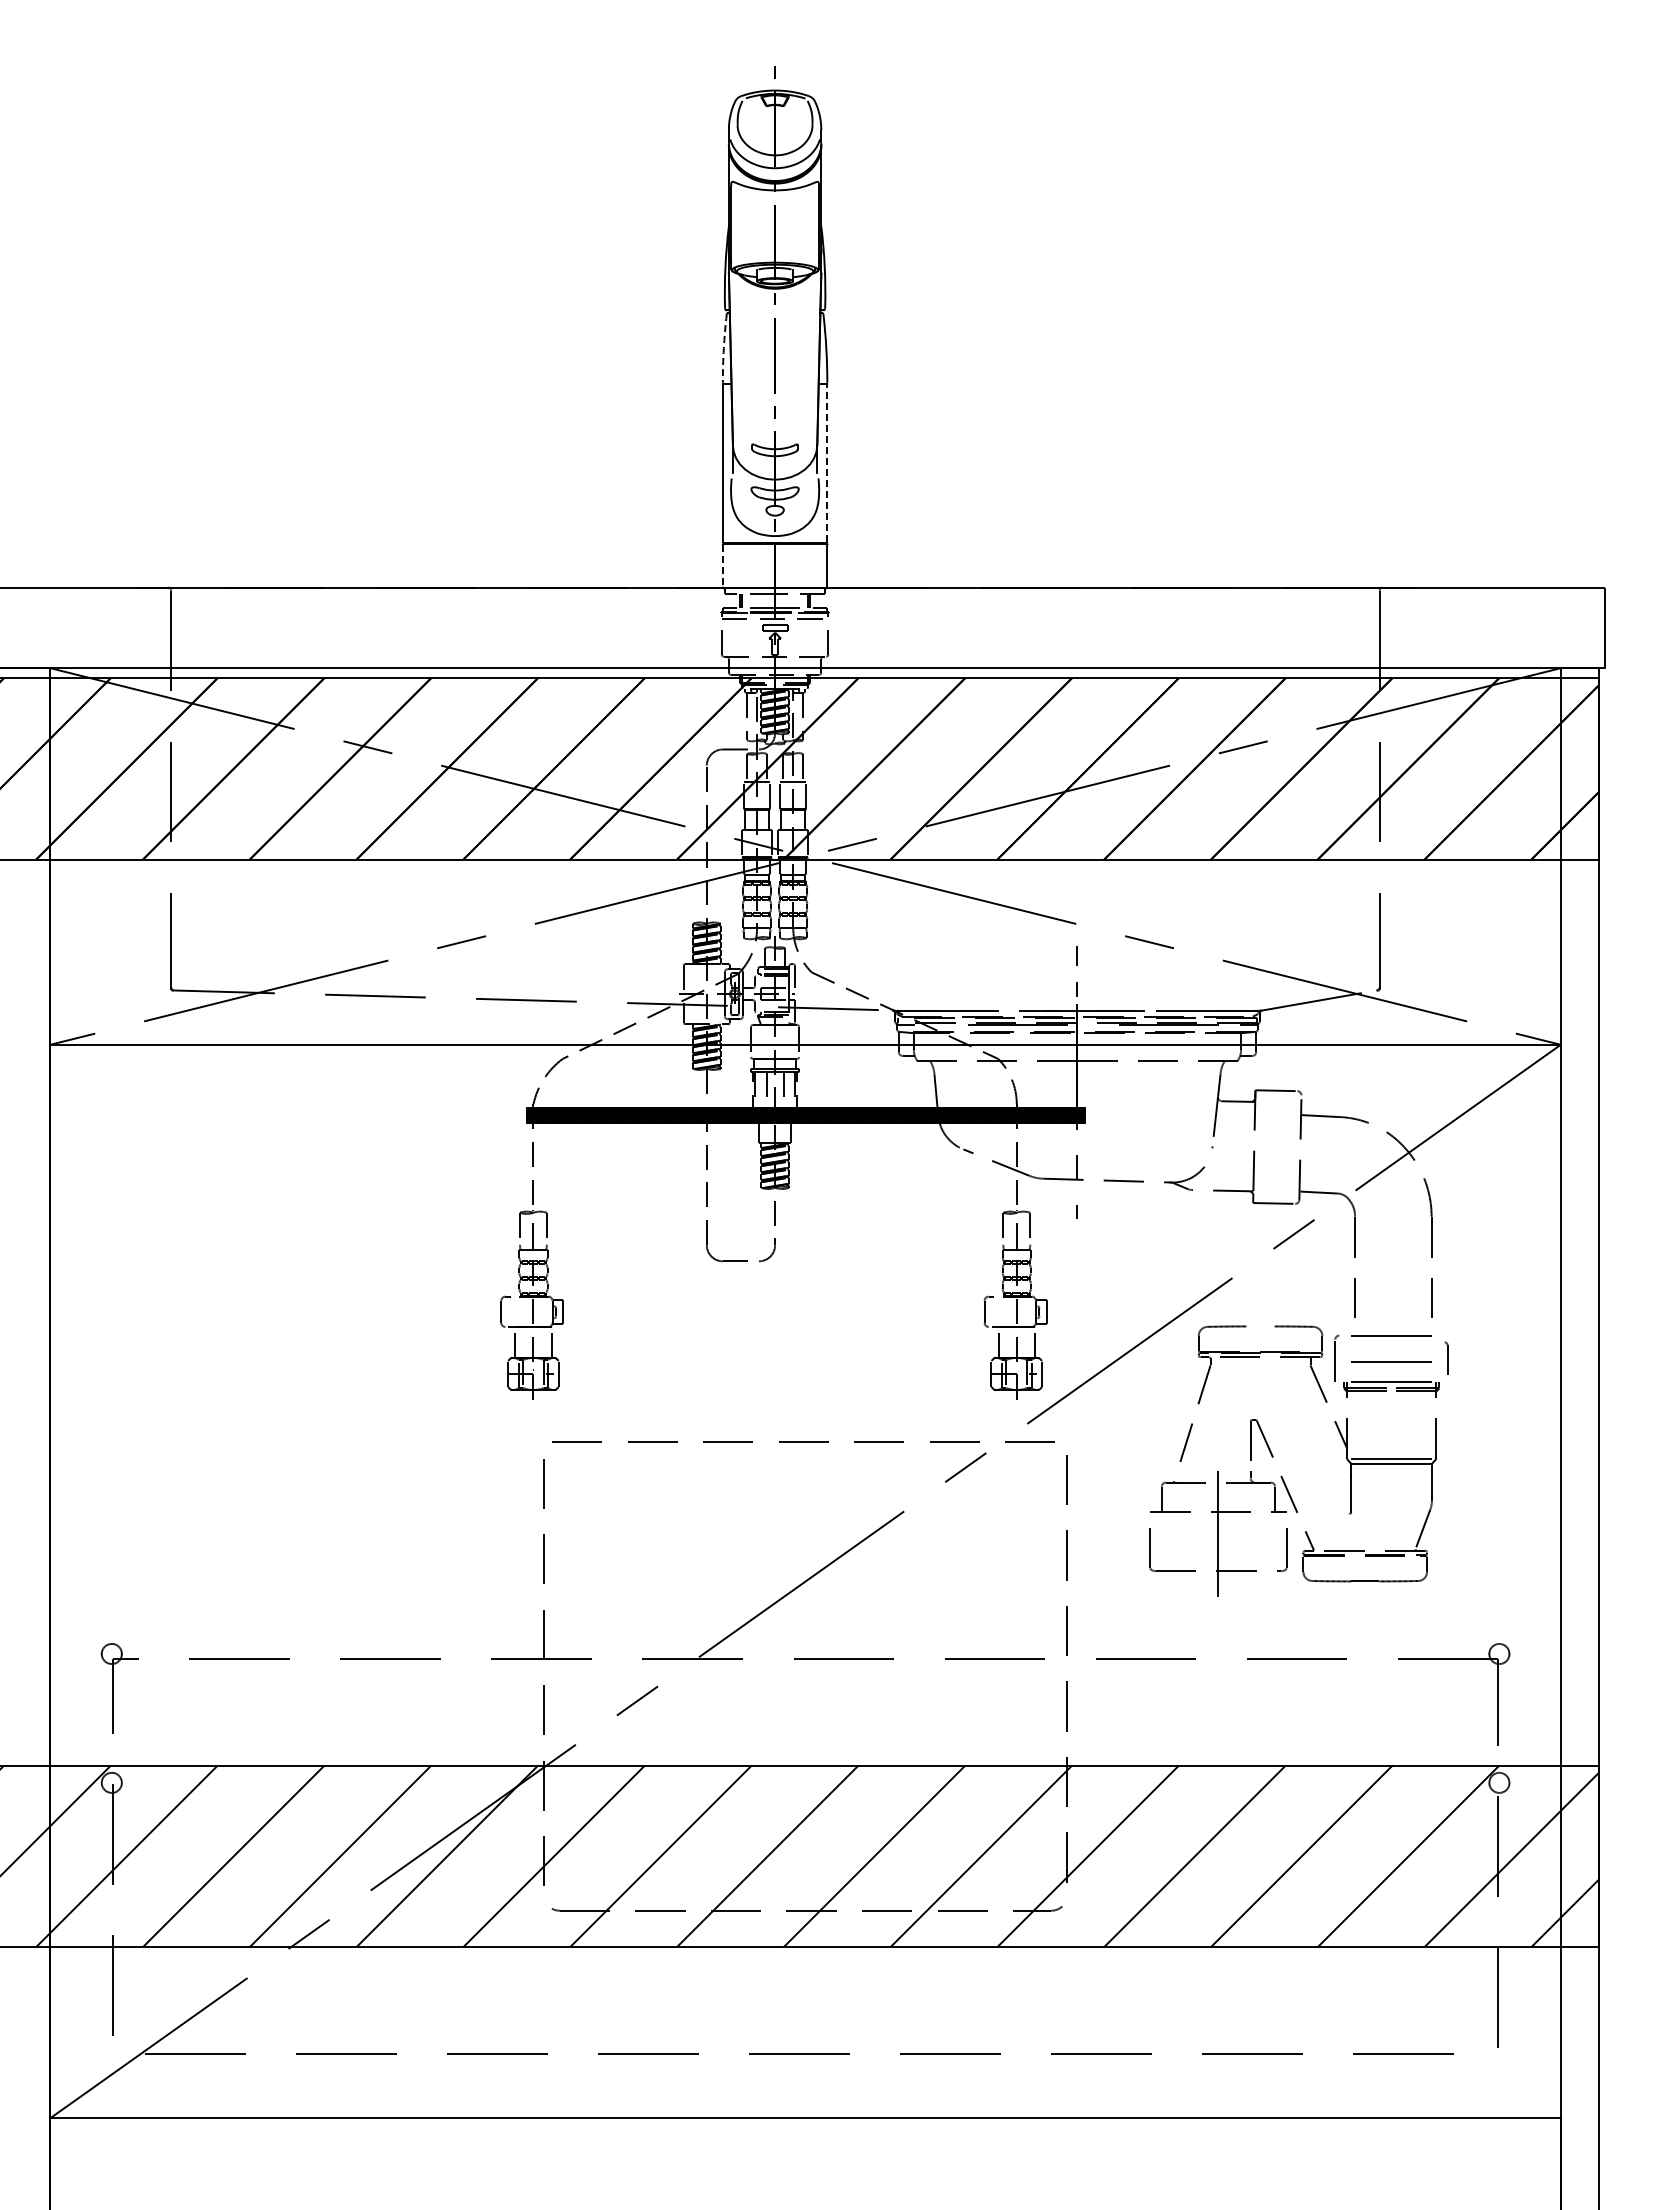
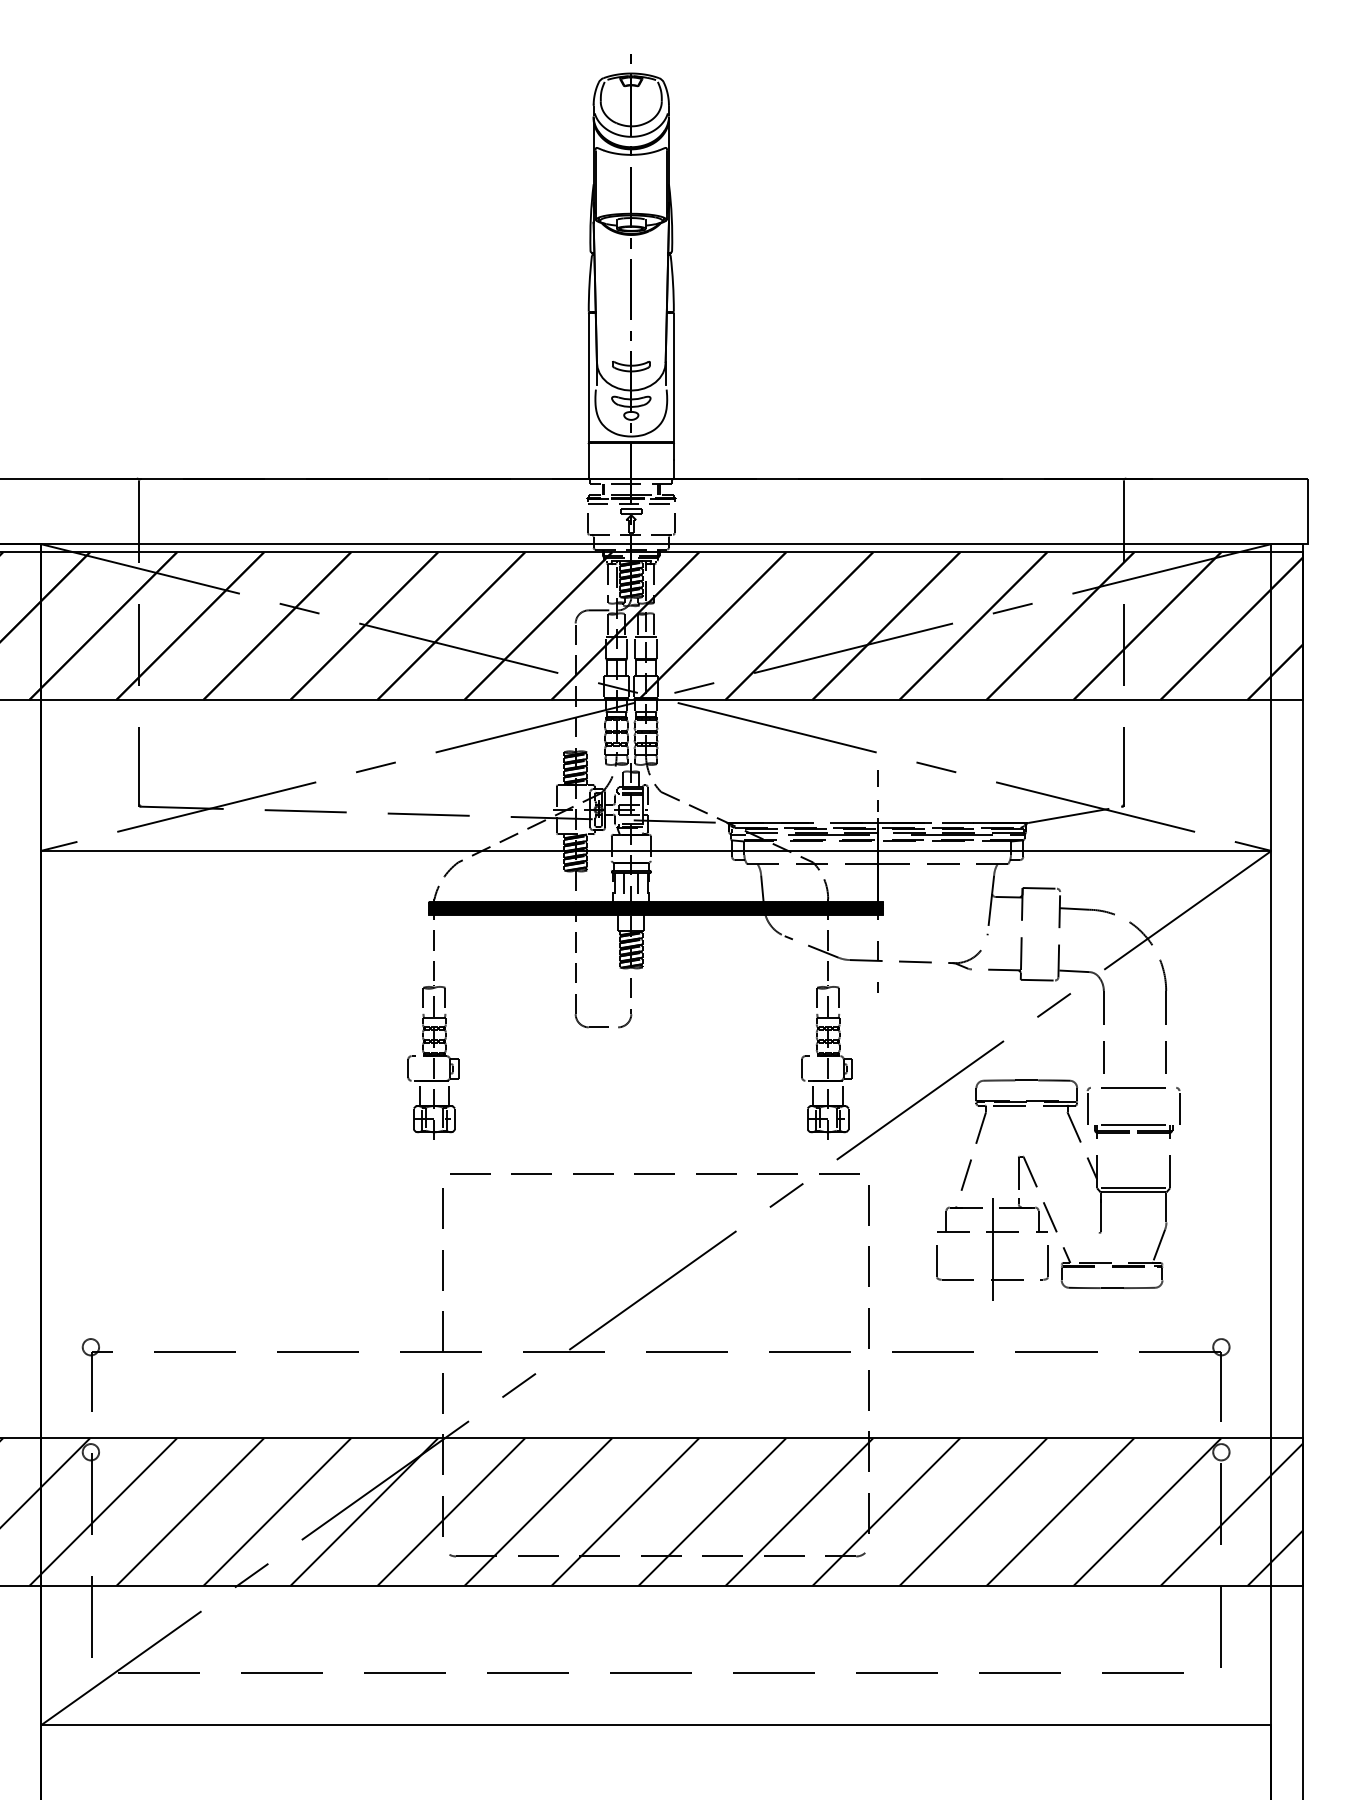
arc: (723, 348) -> (589, 283), dashed -> solid
line: (827, 463) -> (674, 377), dashed -> solid
line: (722, 566) -> (588, 461), dashed -> solid
line: (1260, 1326) -> (1026, 1080), added
part: (1446, 1357) -> (1178, 1105), size x1.43
line: (1391, 1361) -> (1133, 1108), removed

